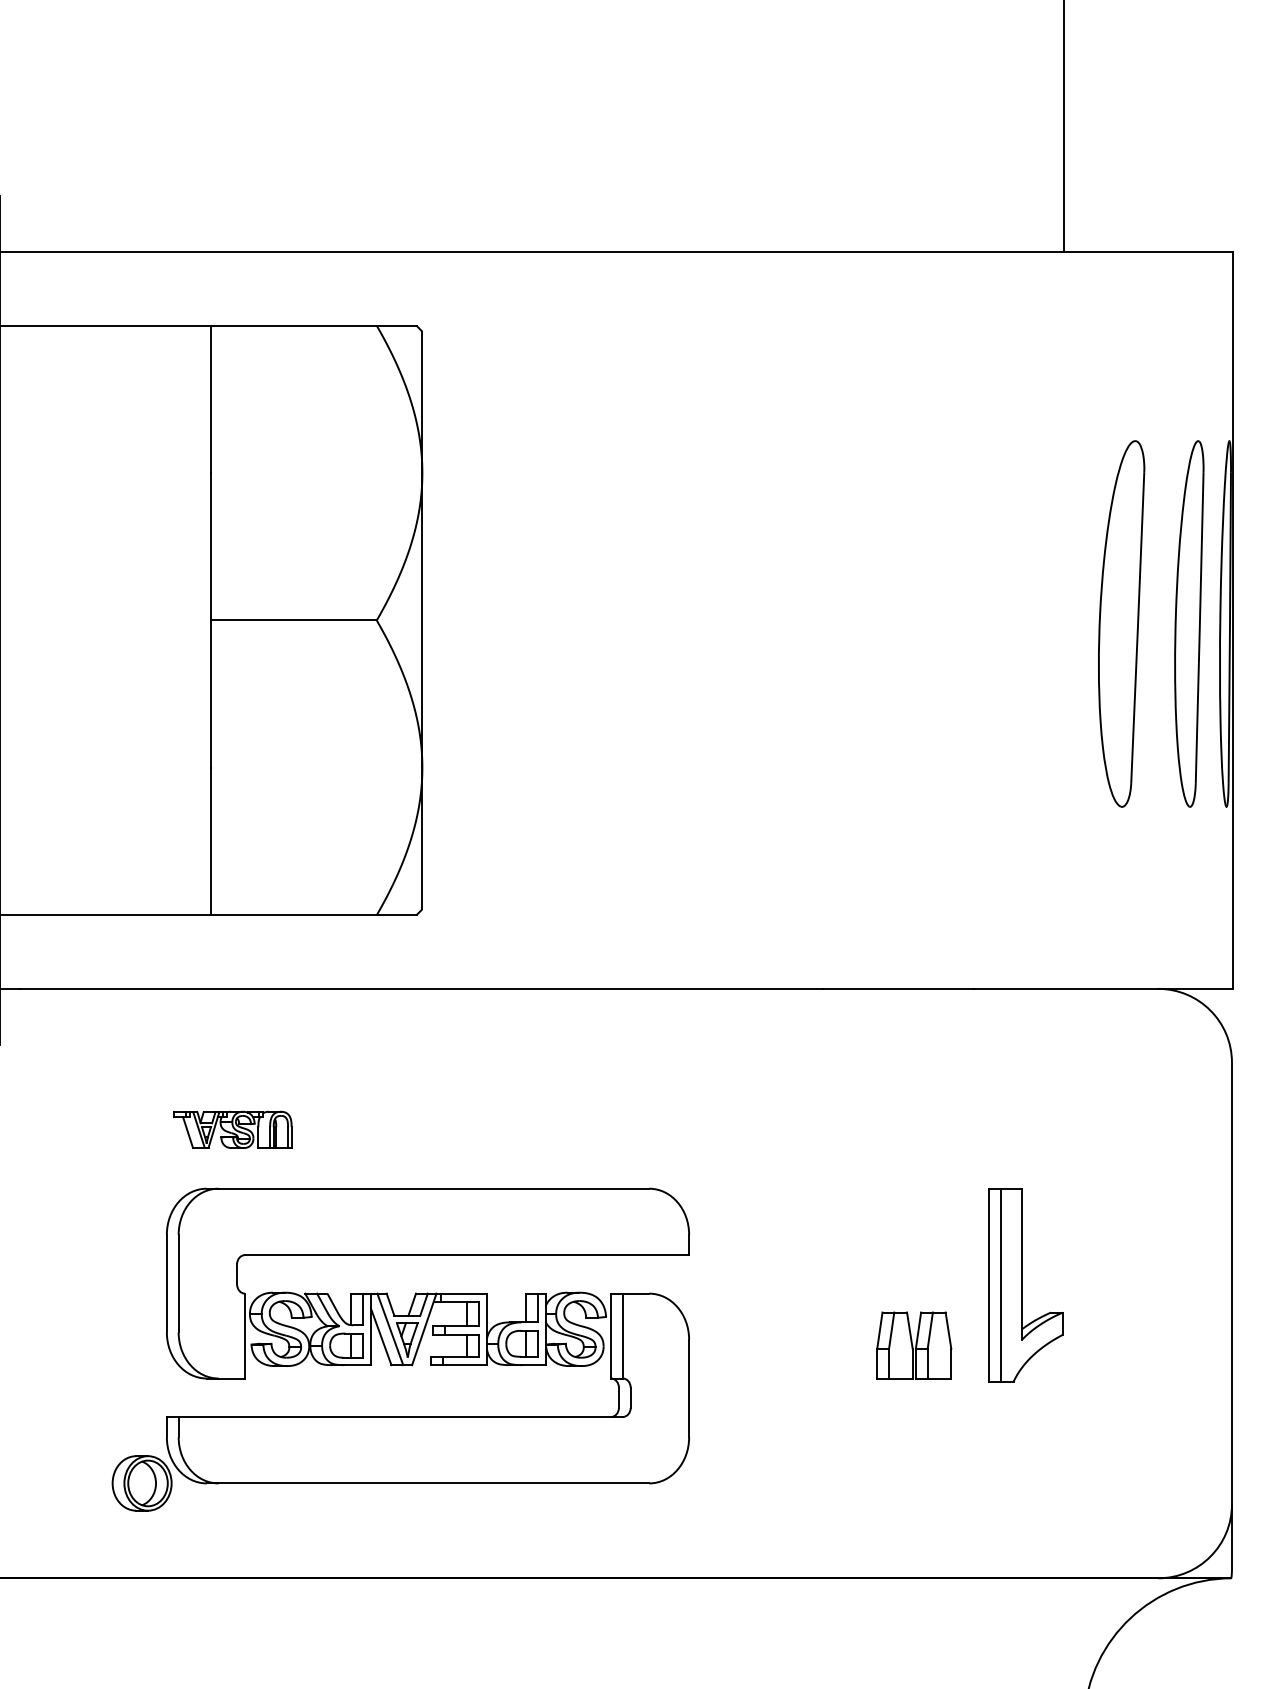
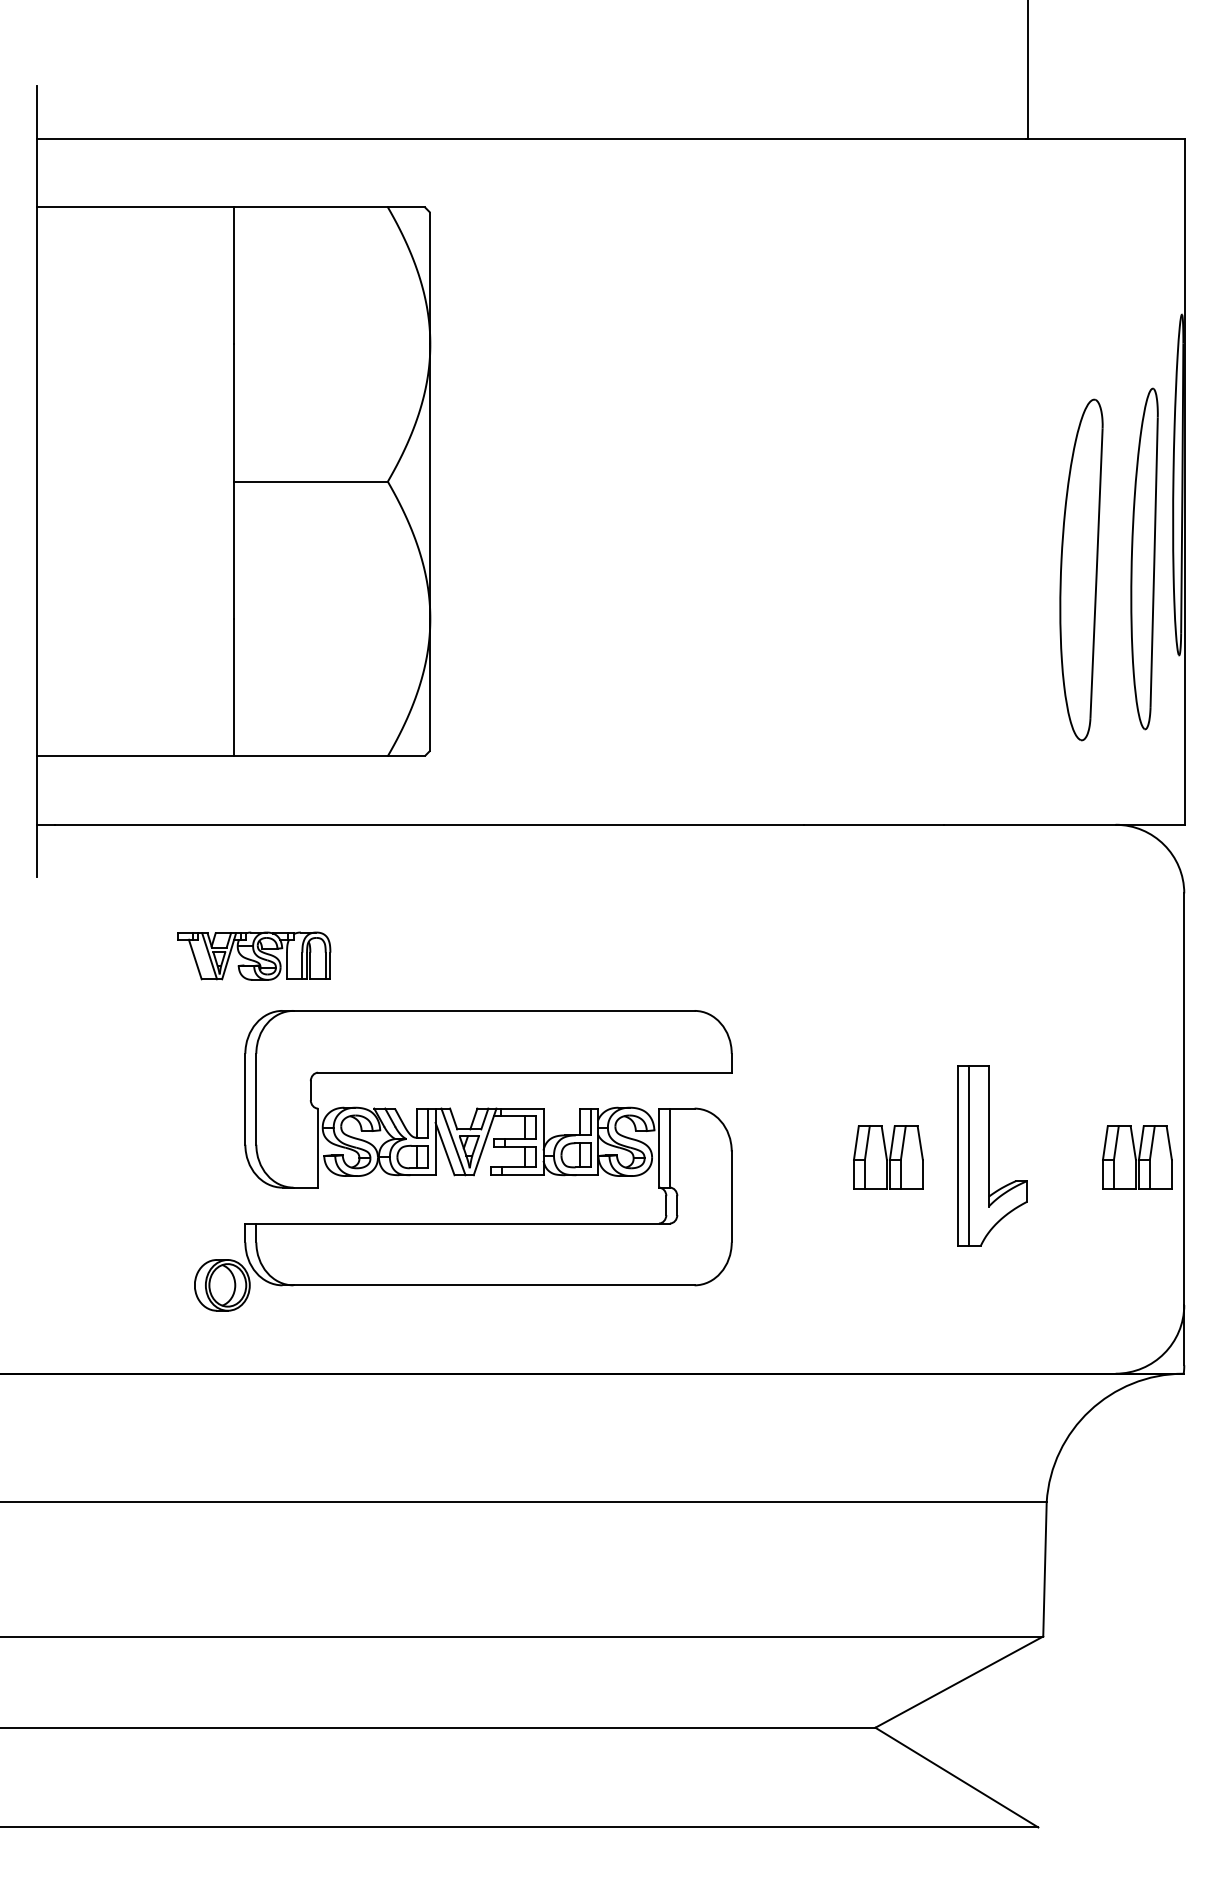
part: (1121, 623) -> (1081, 569), moved
part: (1189, 623) -> (1144, 558), moved
part: (232, 1129) -> (253, 955), size x1.4
part: (1026, 1284) -> (992, 1155), moved
part: (1181, 1346) -> (1137, 1157), added
part: (401, 1349) -> (463, 1160), moved

